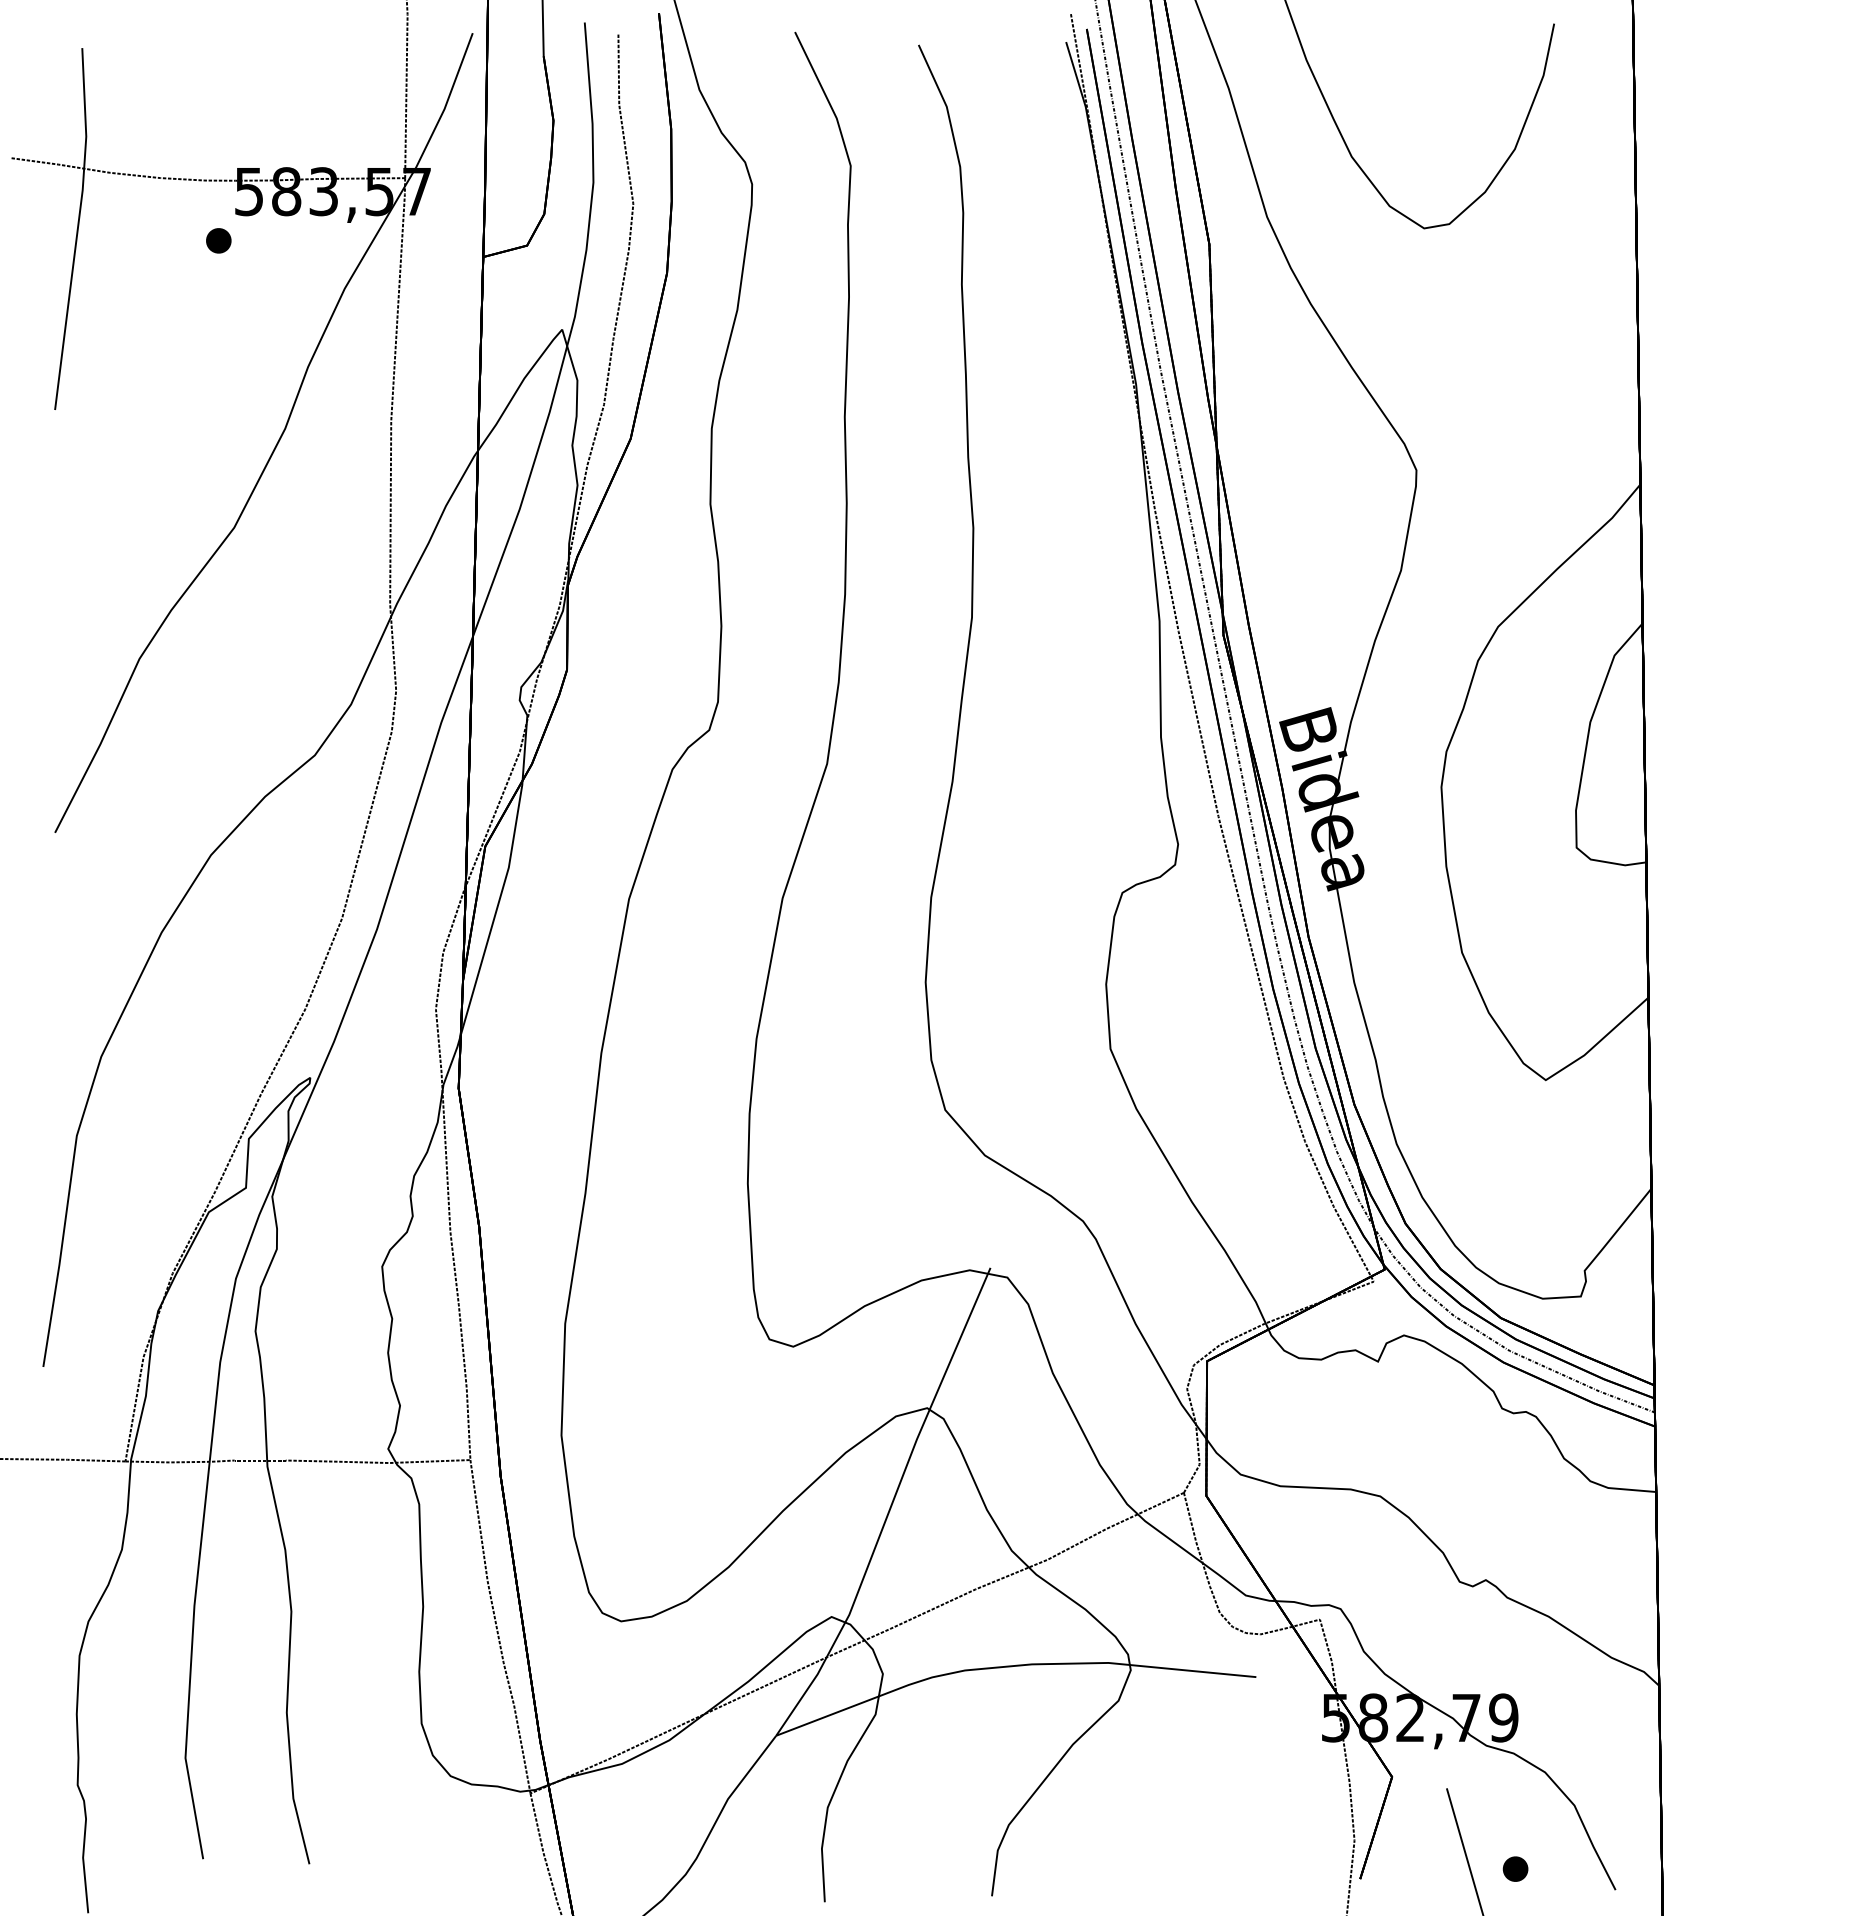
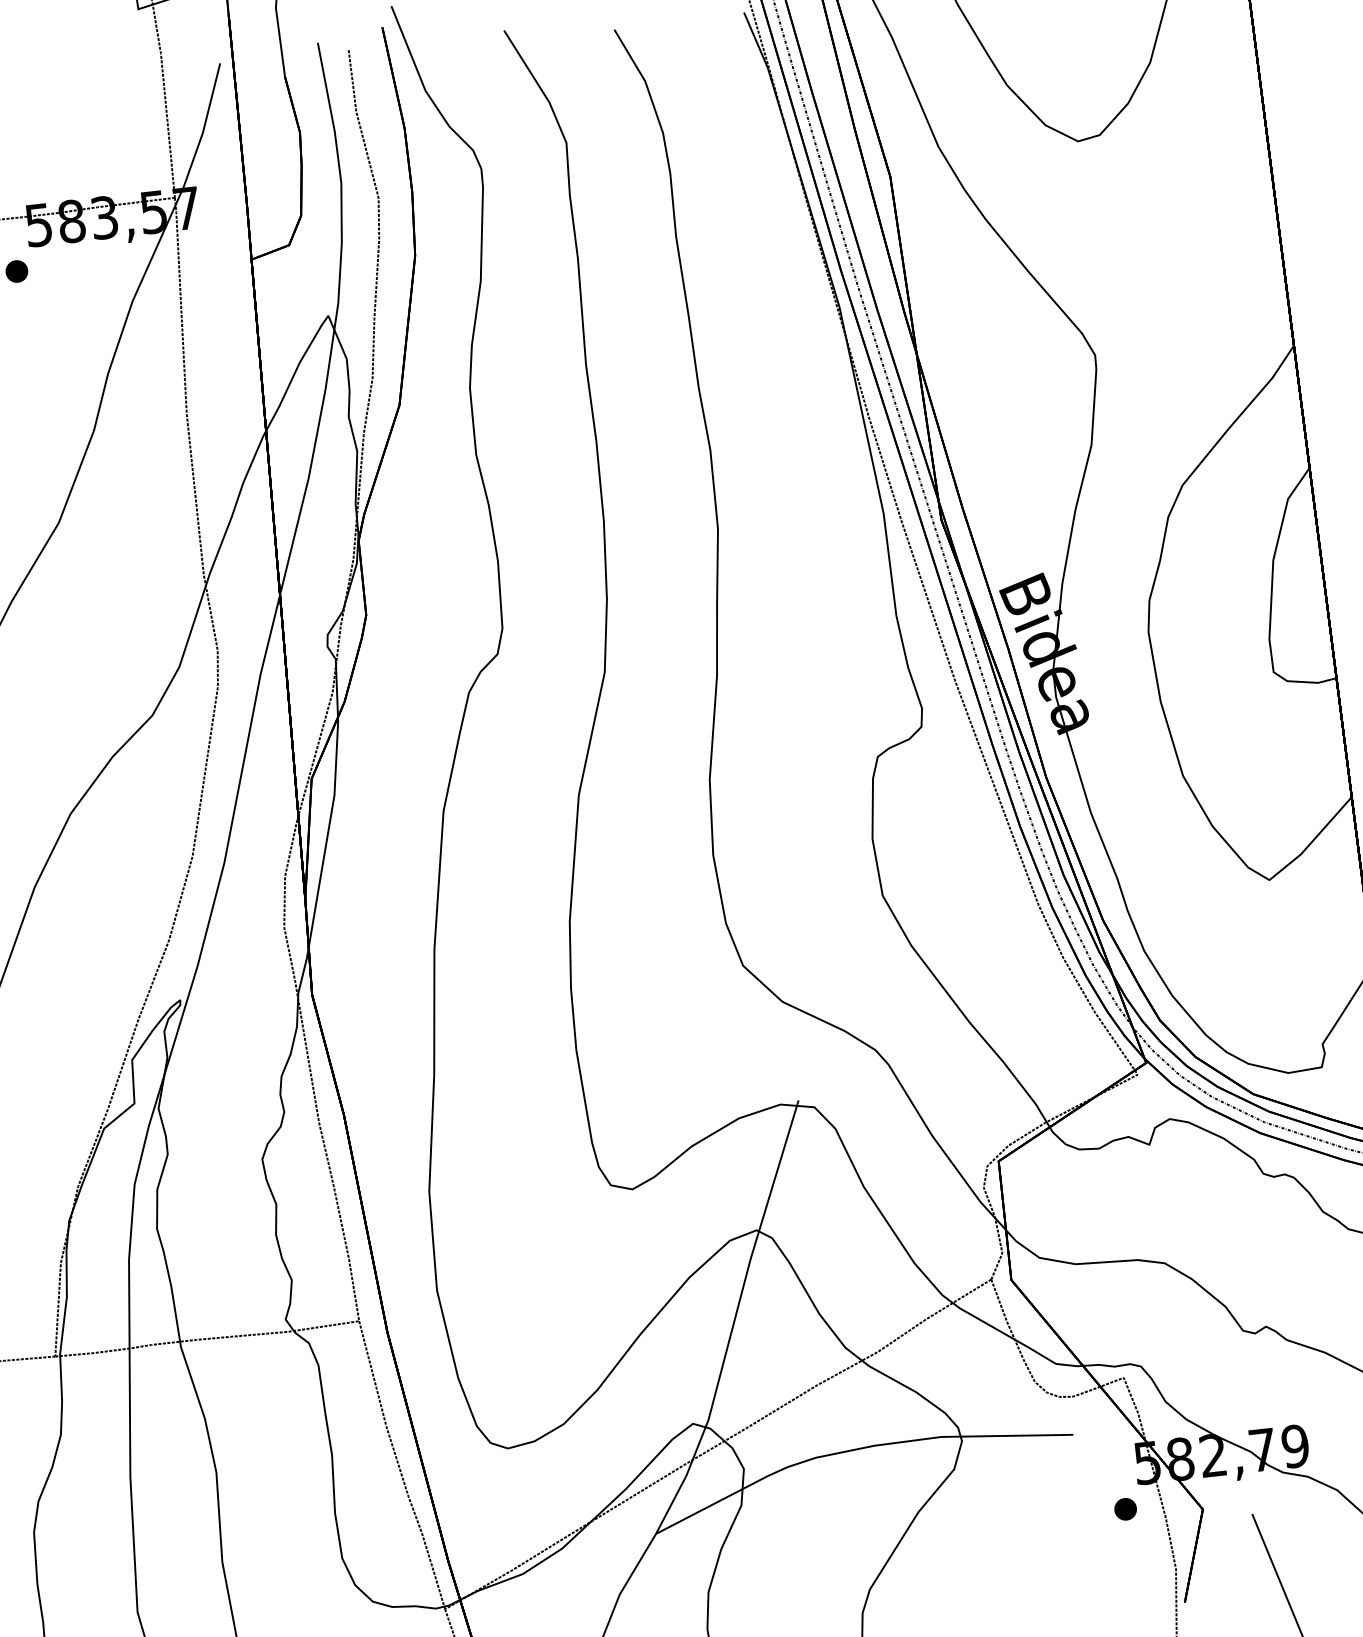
part: (1515, 1868) -> (1125, 1508), moved

